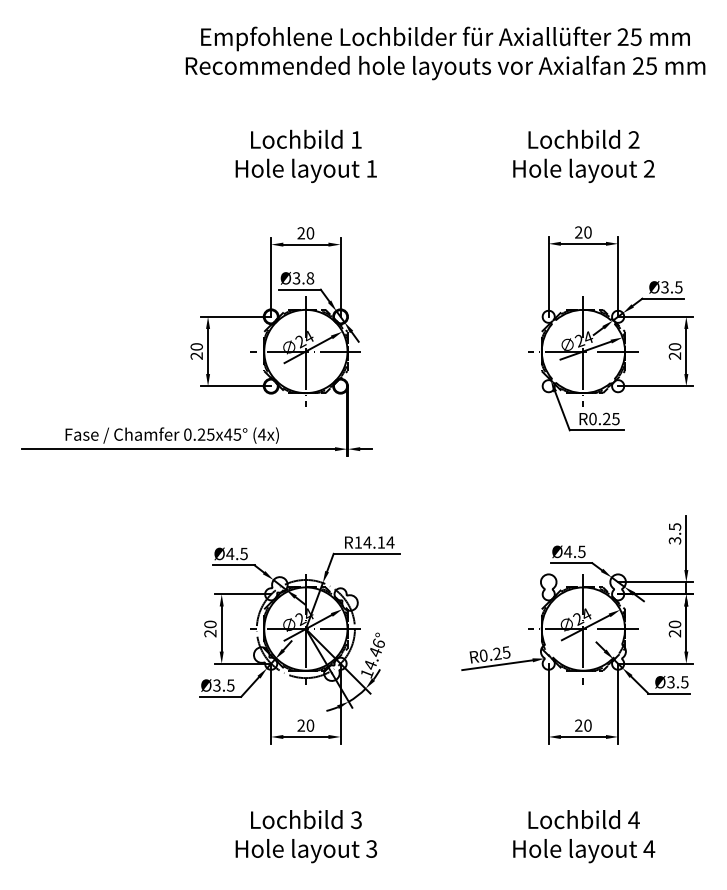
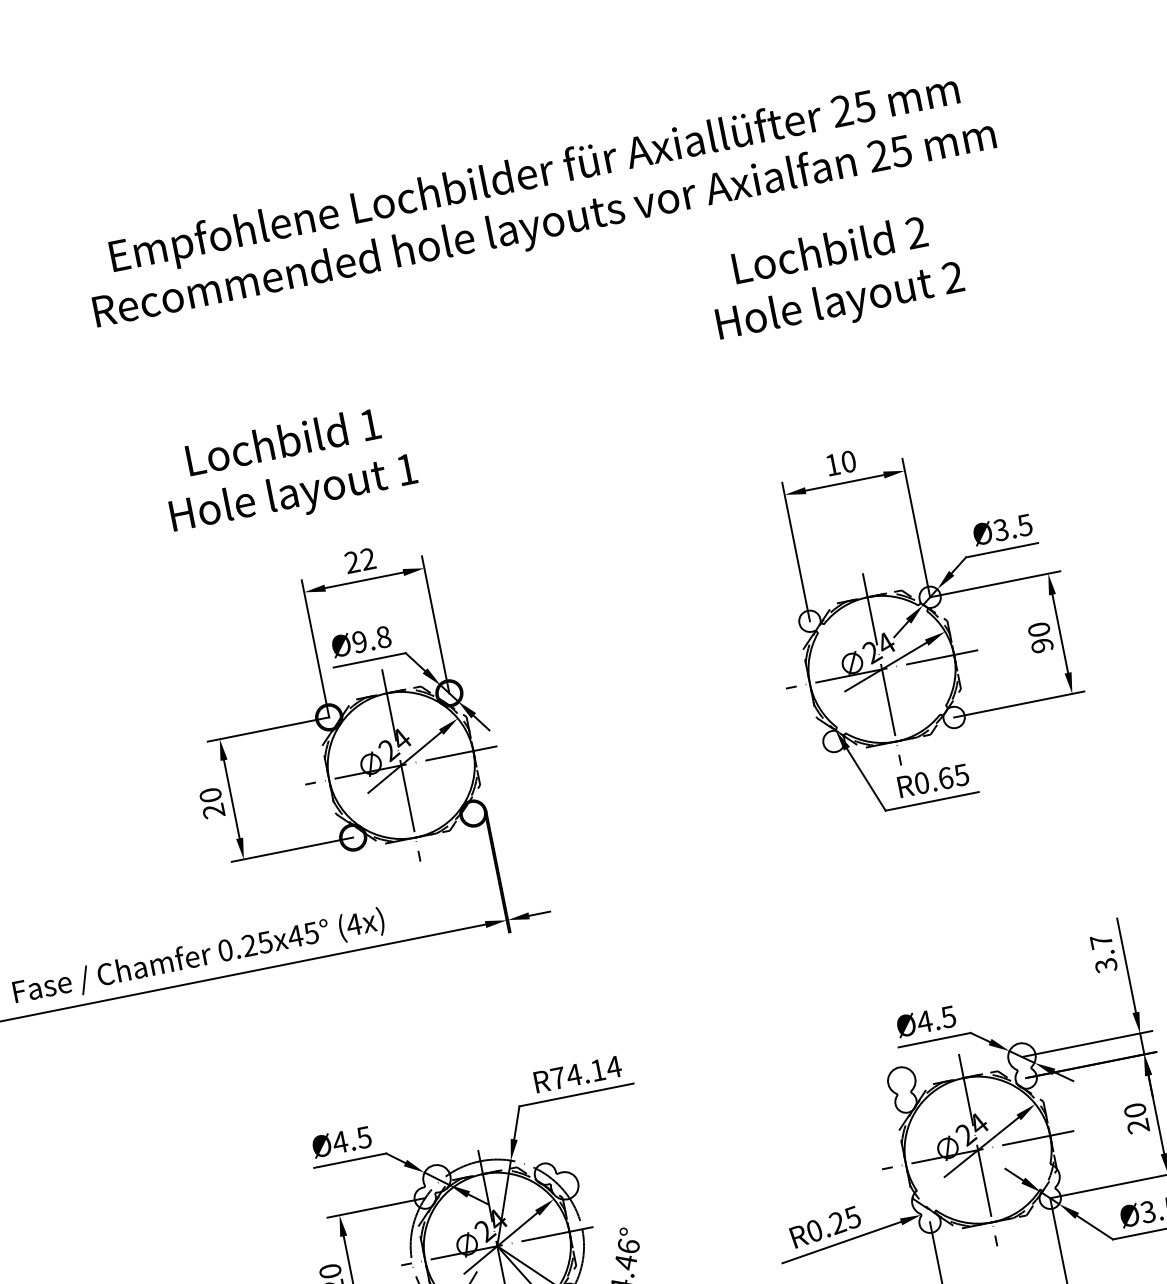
text: (305, 155) -> (287, 469), moved
text: (583, 155) -> (834, 277), moved
text: (578, 232) -> (832, 464), 20 -> 10
text: (310, 233) -> (368, 559), 20 -> 22
text: (296, 278) -> (359, 642), Ø3.8 -> Ø9.8
text: (675, 355) -> (1042, 644), 20 -> 90
text: (606, 418) -> (945, 777), R0.25 -> R0.65
text: (675, 526) -> (1102, 940), 3.5 -> 3.7
text: (358, 542) -> (558, 1078), R14.14 -> R74.14

